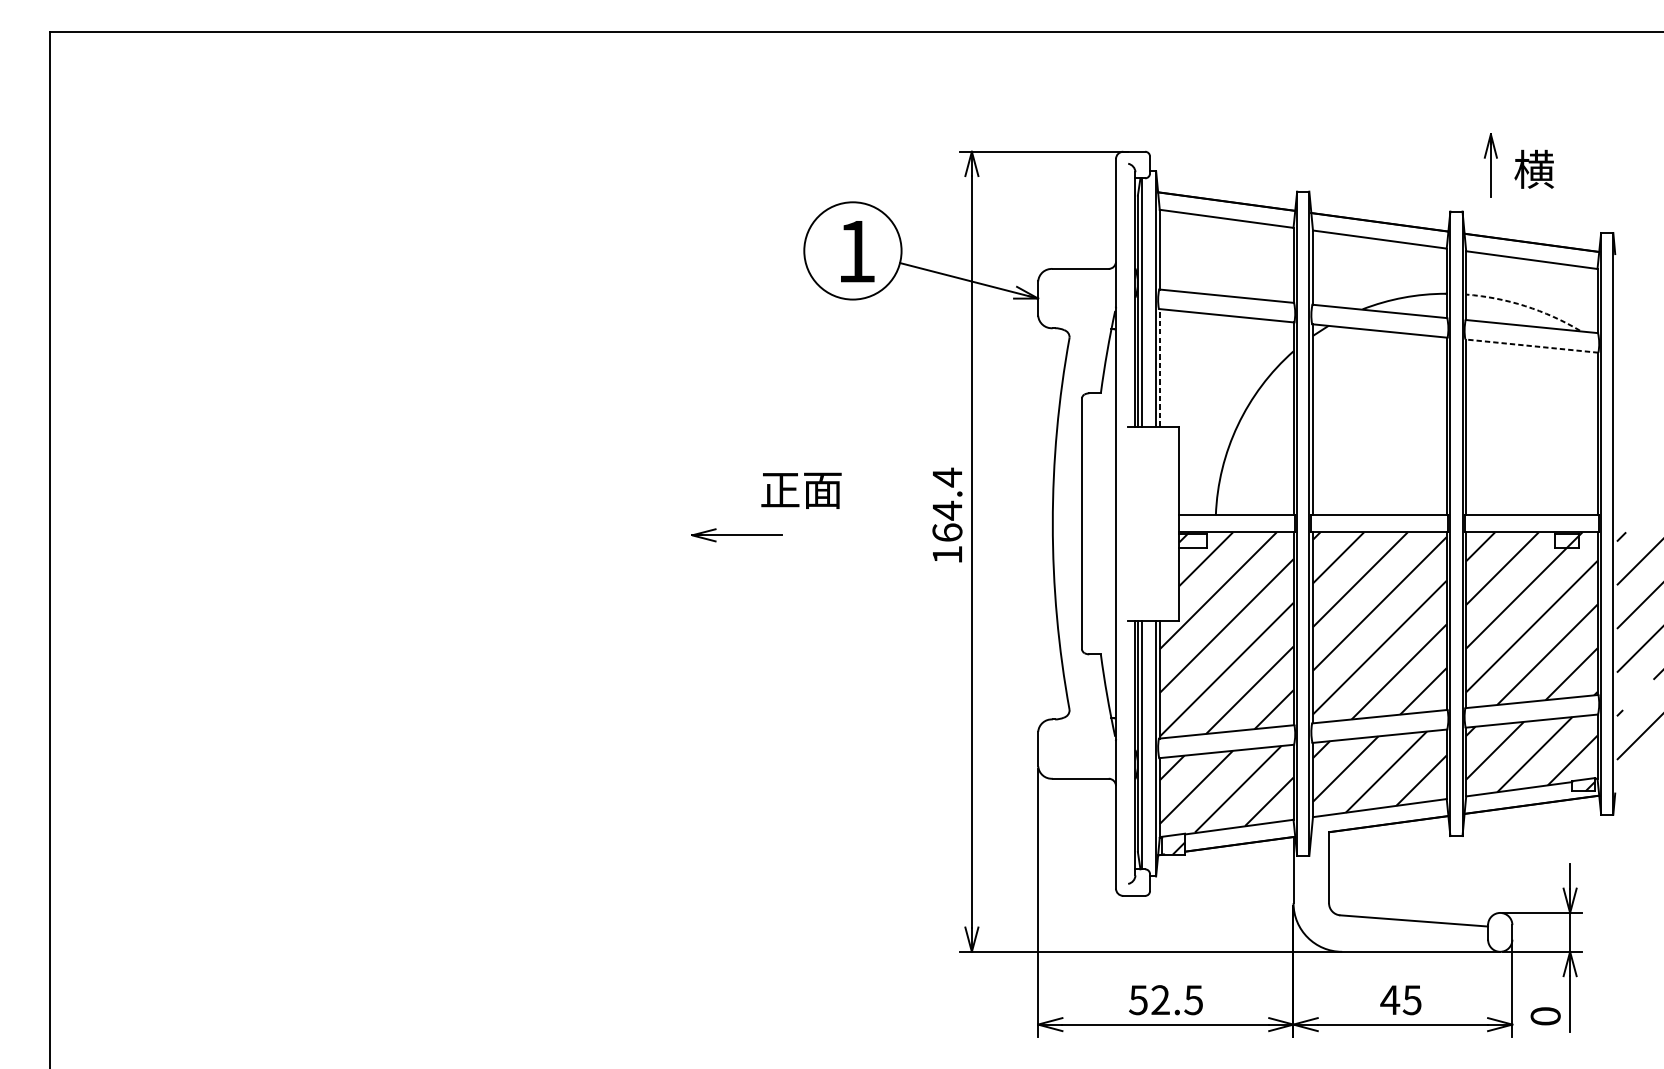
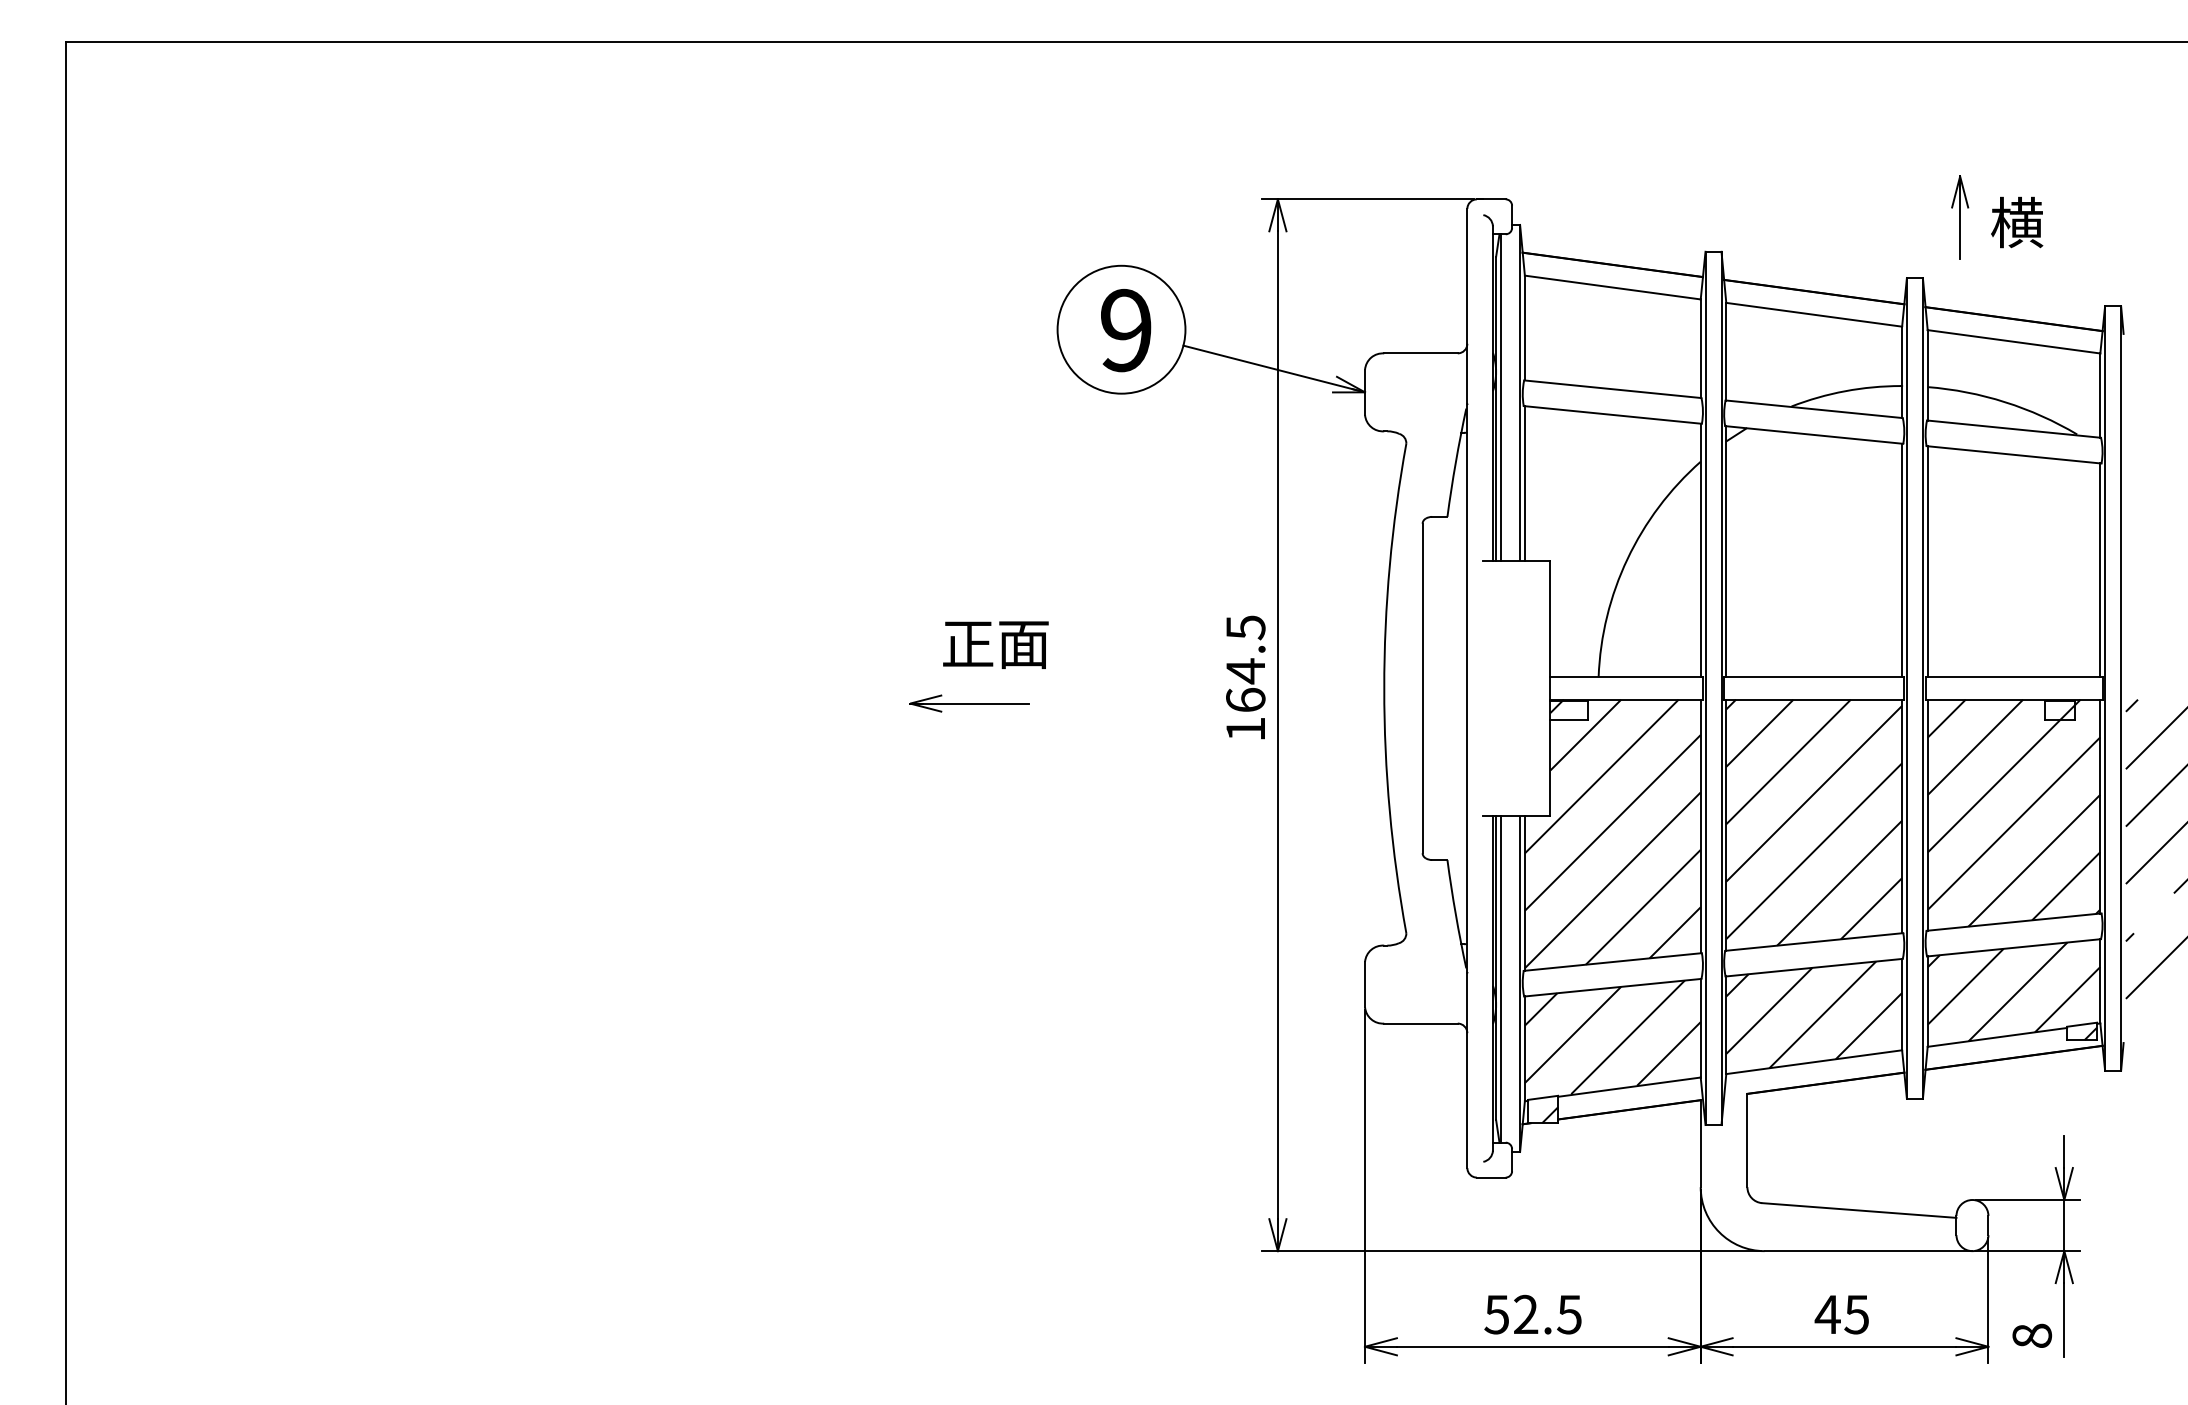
text: (856, 251) -> (1126, 330), 1 -> 9
arc: (1525, 306) -> (2005, 402), dashed -> solid
line: (1532, 345) -> (2014, 454), dashed -> solid
line: (1159, 367) -> (1524, 482), dashed -> solid
text: (947, 477) -> (1245, 627), 164.4 -> 164.5
text: (801, 490) -> (995, 644), moved
text: (1545, 1016) -> (2031, 1335), 0 -> 8

